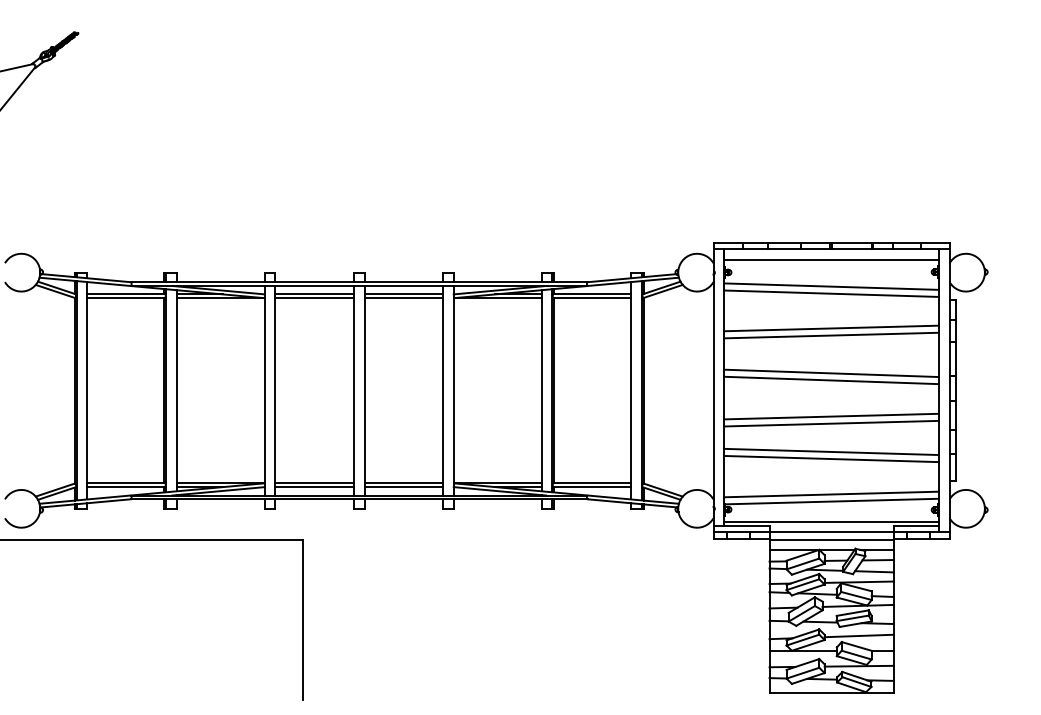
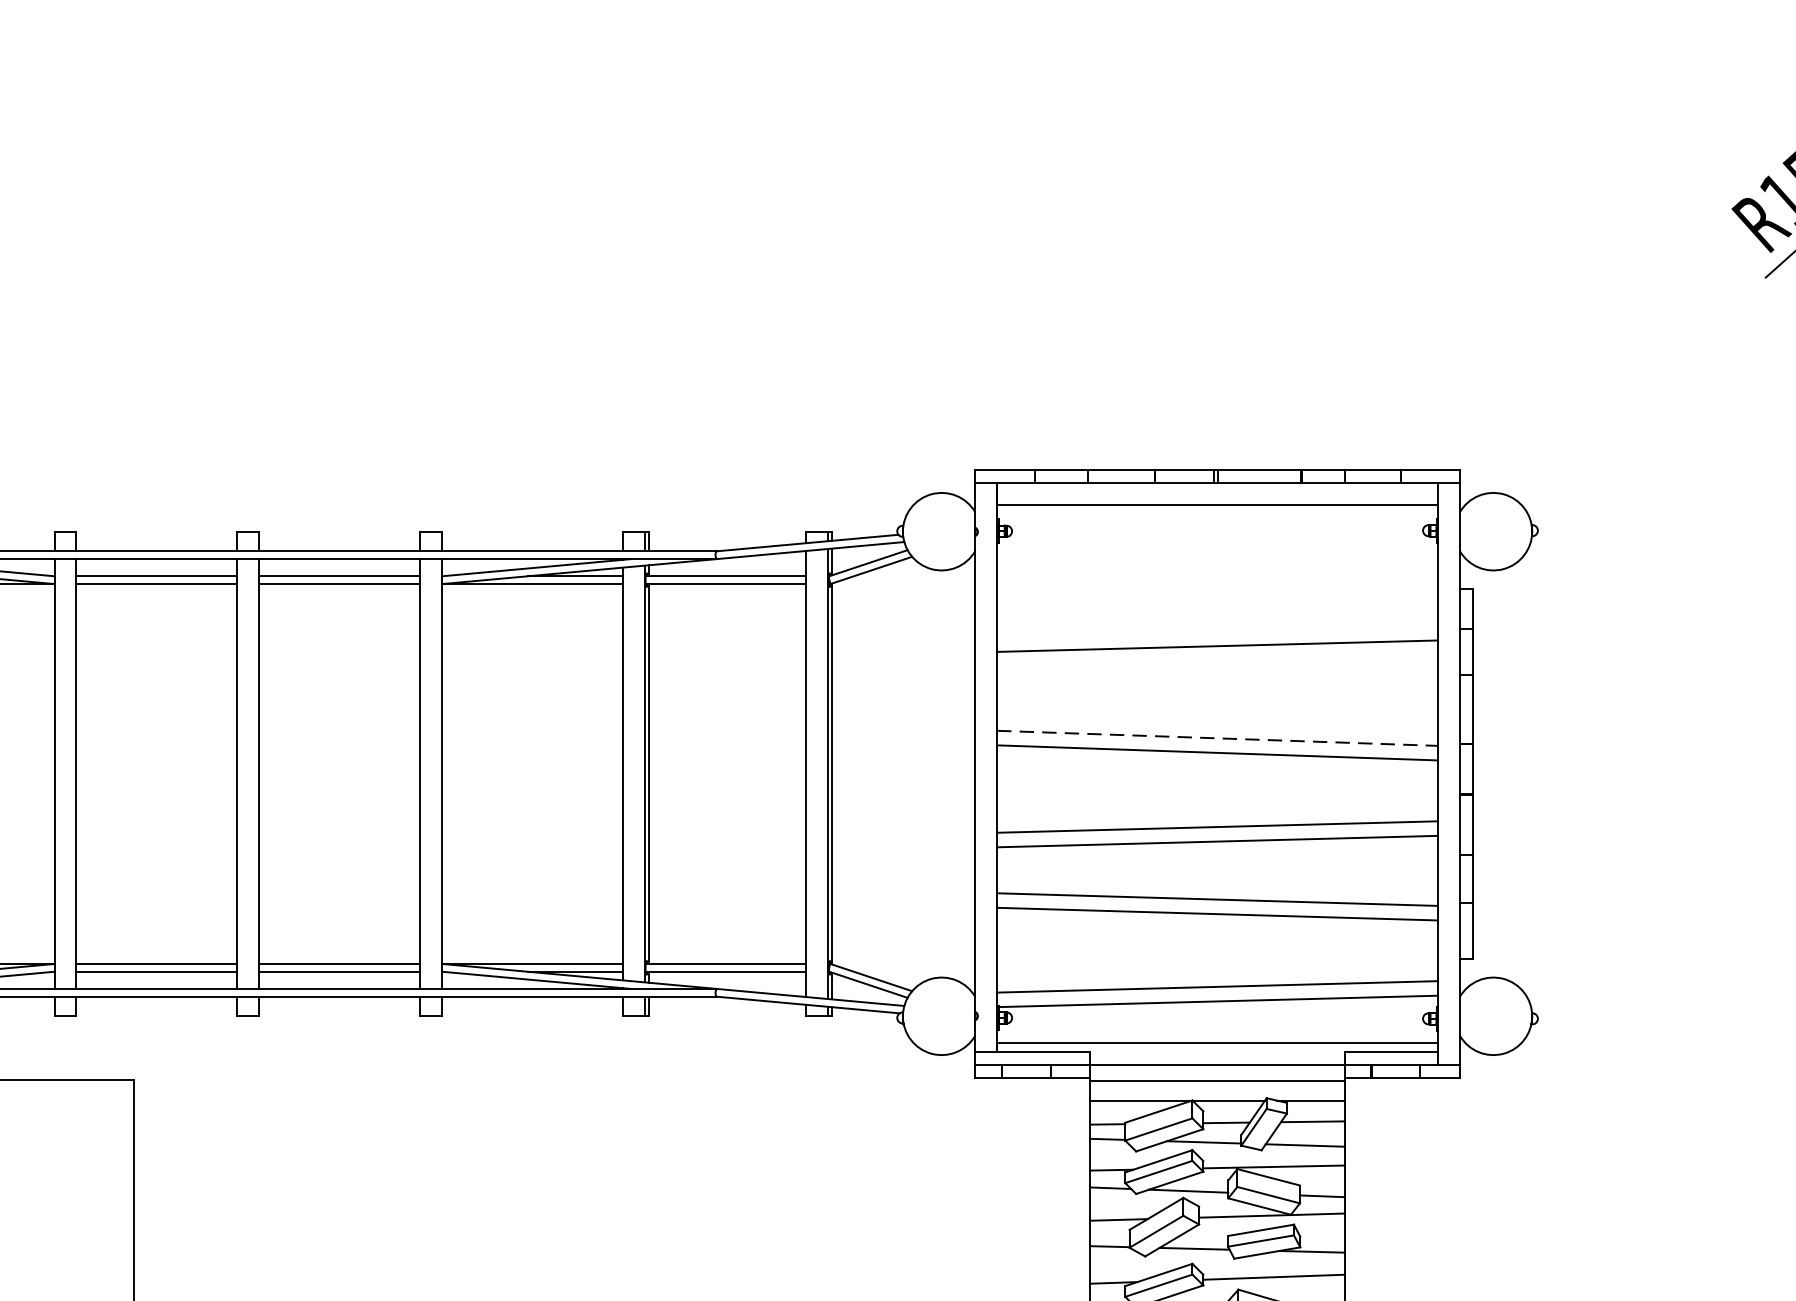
line: (831, 286) -> (1217, 560), removed
line: (831, 293) -> (1217, 574), removed
line: (831, 335) -> (1217, 660), removed
line: (831, 373) -> (1217, 738), solid -> dashed

